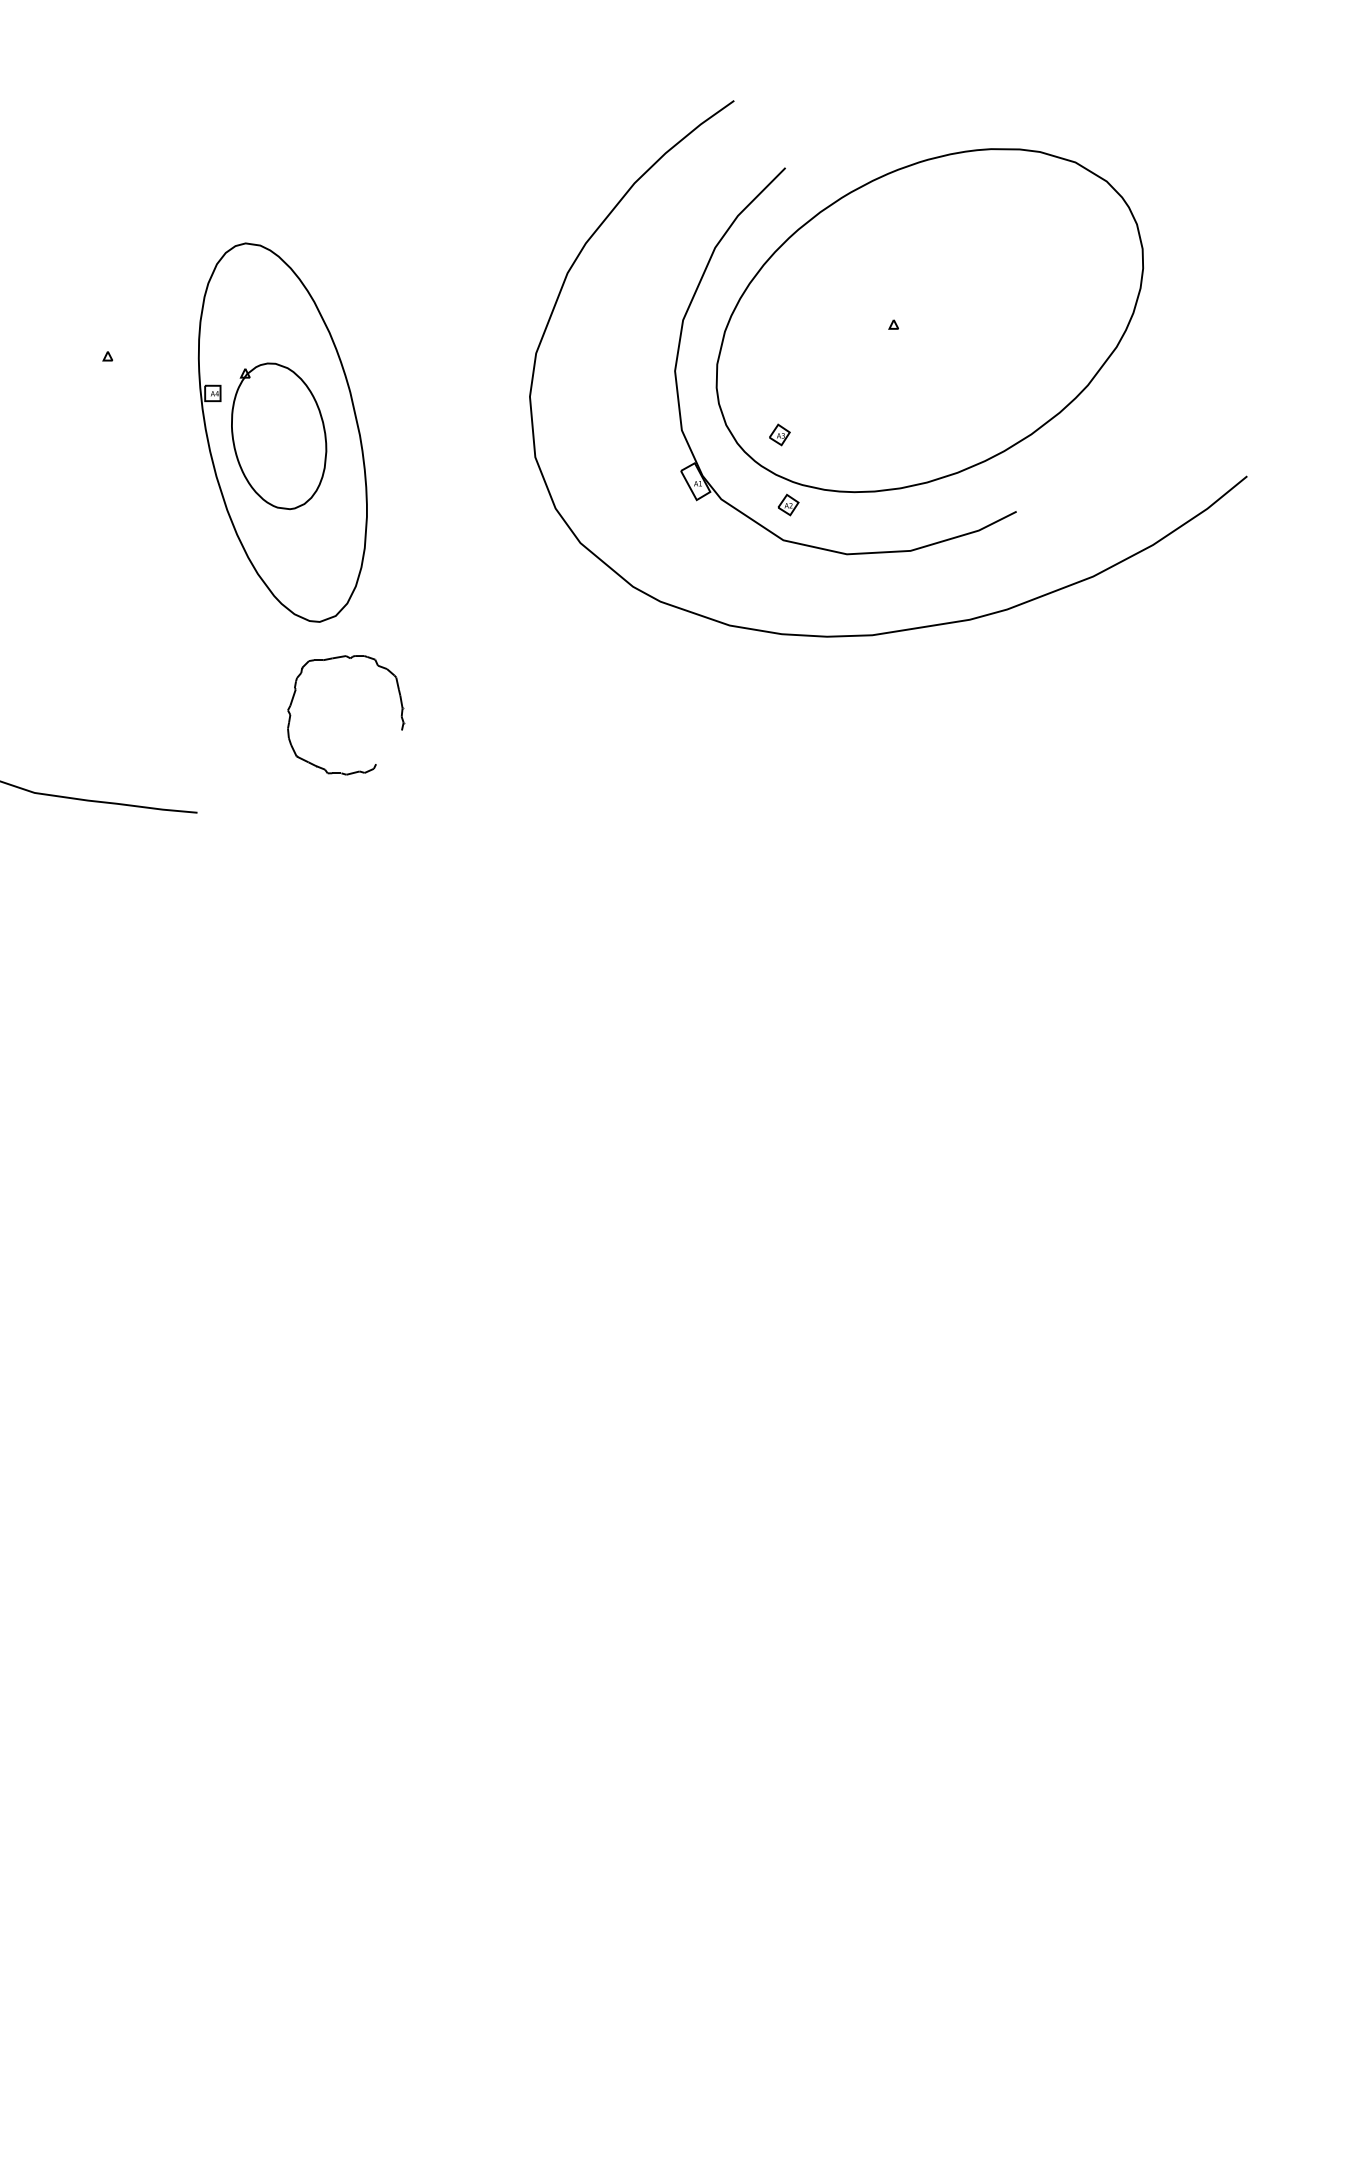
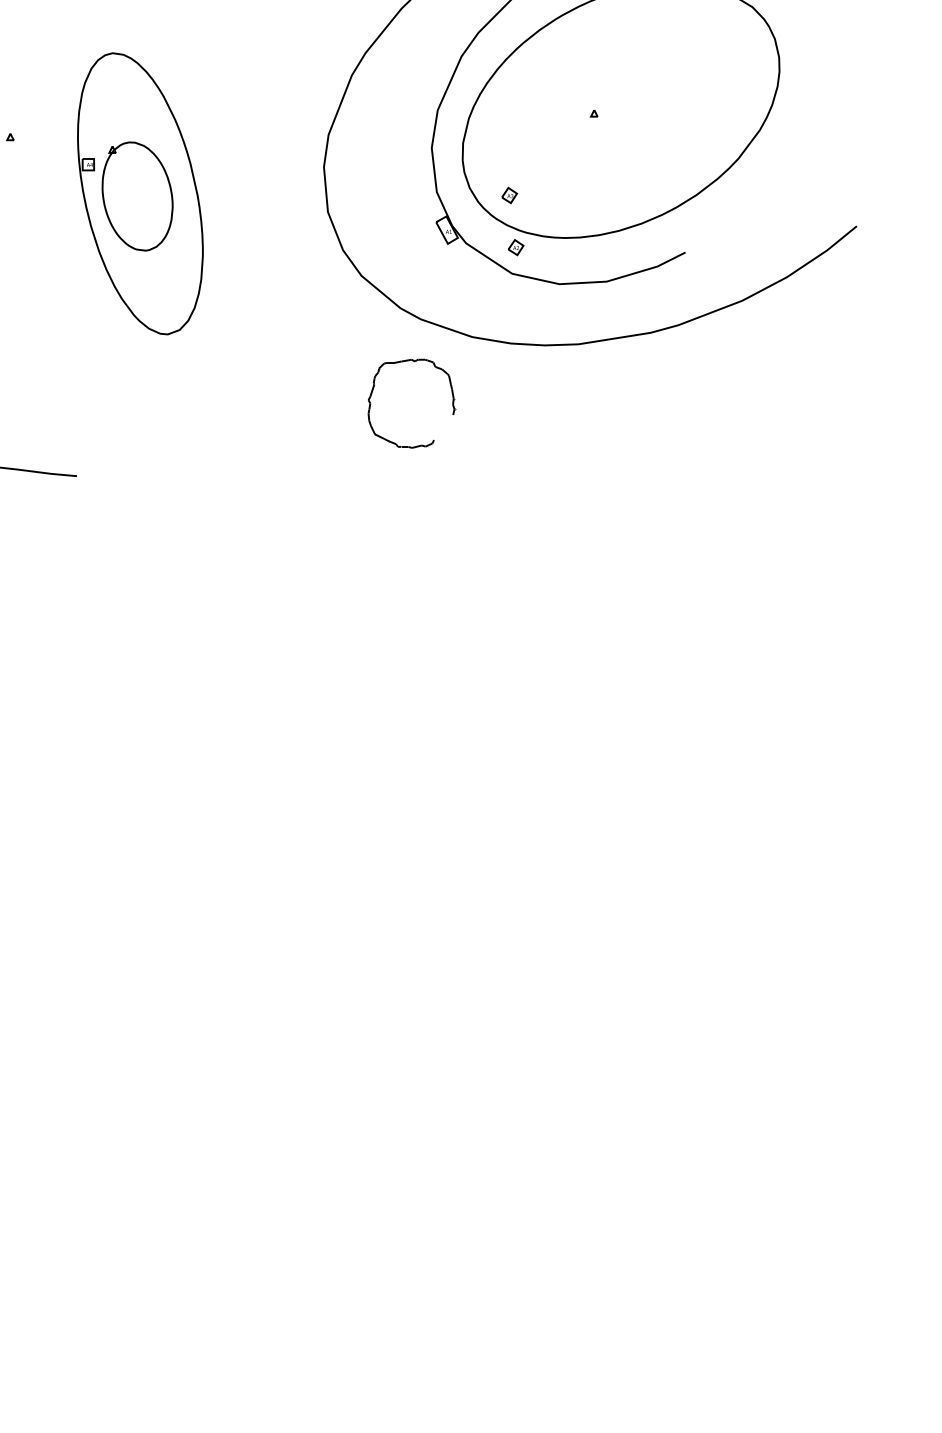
part: (400, 715) -> (452, 403), moved

